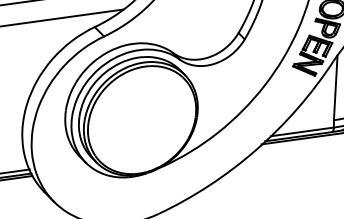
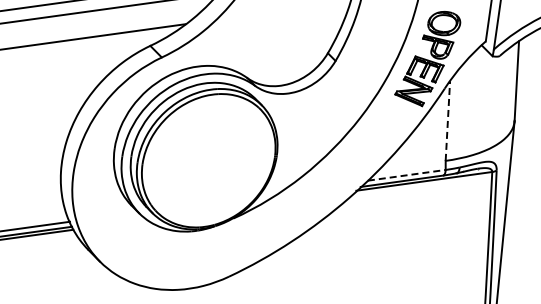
line: (335, 88) -> (447, 121), solid -> dashed
line: (303, 132) -> (407, 175), solid -> dashed

